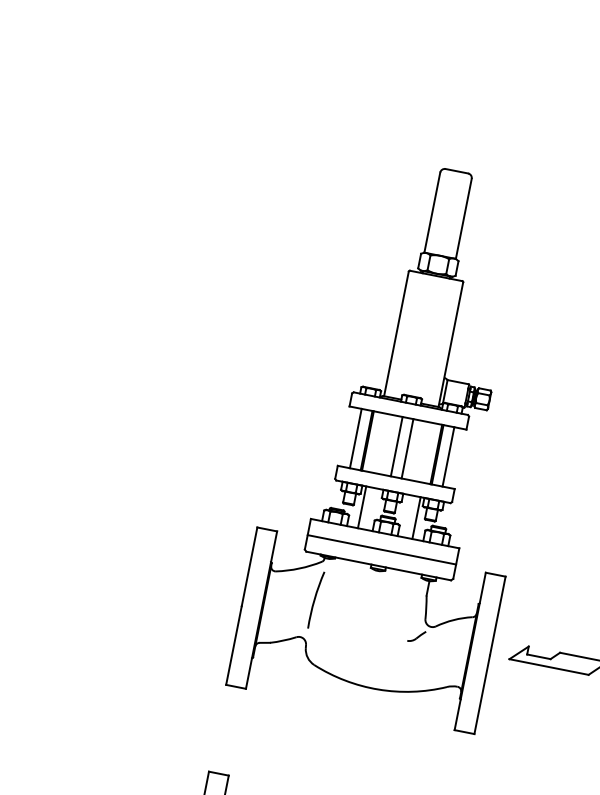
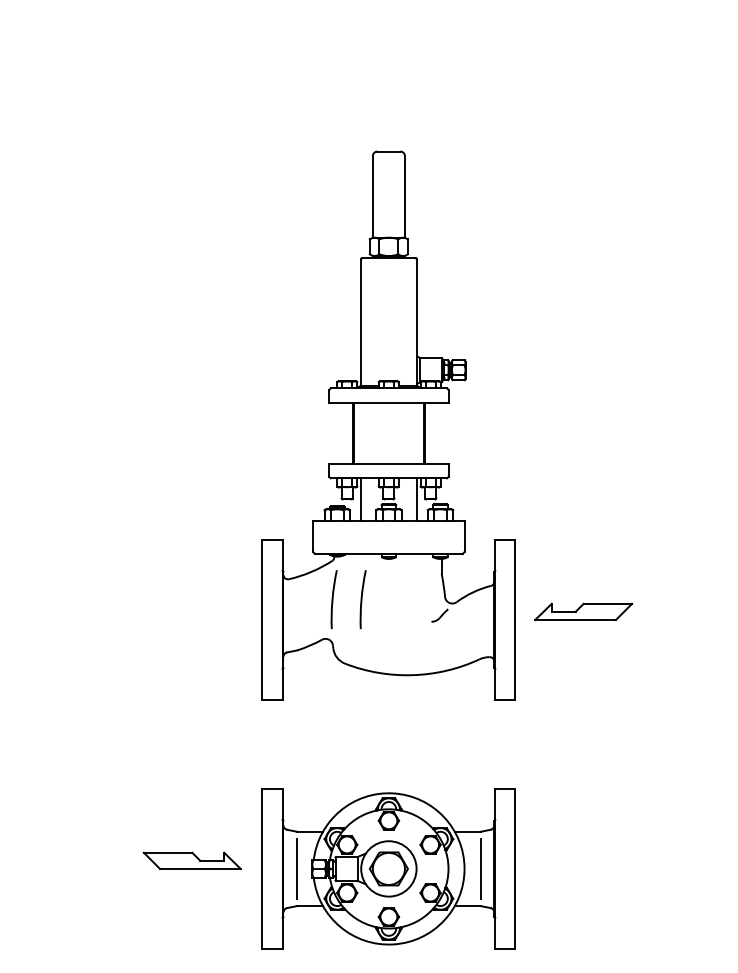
line: (355, 438) -> (341, 433), removed
line: (396, 446) -> (383, 433), removed
line: (407, 448) -> (394, 433), removed
line: (448, 457) -> (436, 433), removed
line: (381, 549) -> (388, 537), removed
arc: (343, 605) -> (362, 599), added

